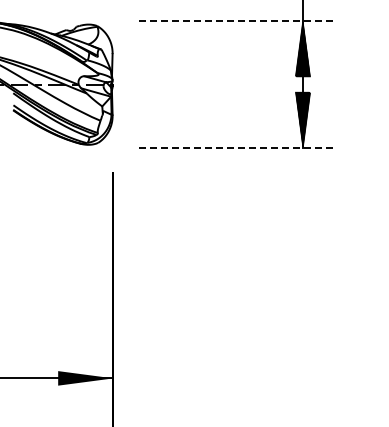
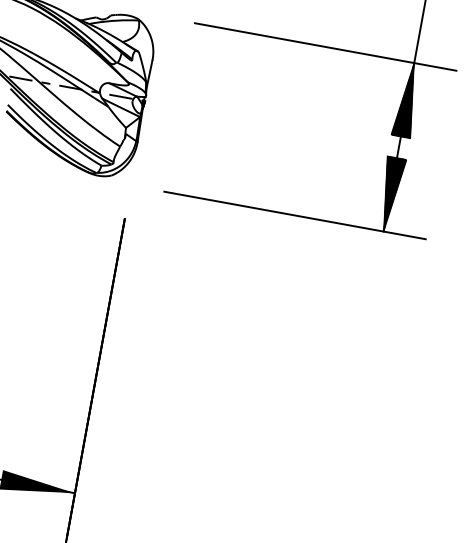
line: (237, 21) -> (326, 47), dashed -> solid
line: (237, 147) -> (296, 215), dashed -> solid

